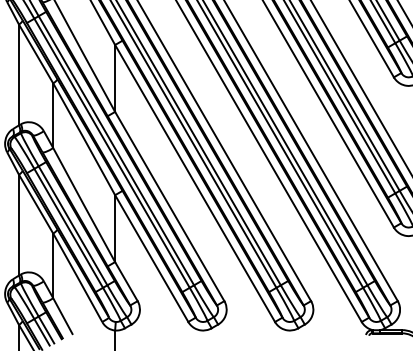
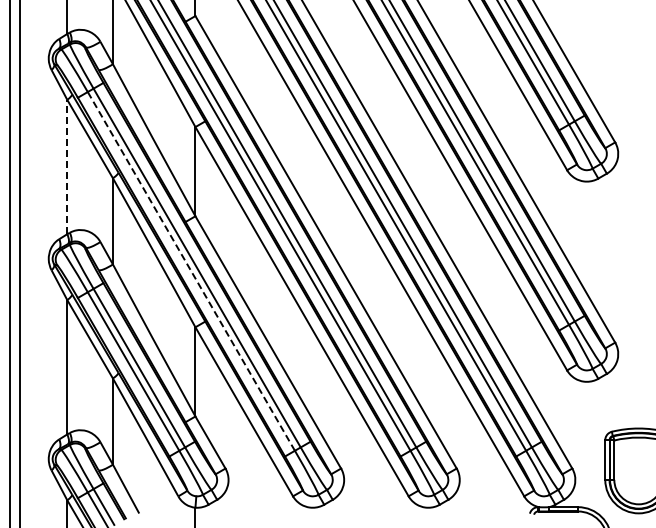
line: (19, 74) -> (67, 166), solid -> dashed
line: (112, 152) -> (191, 270), solid -> dashed

